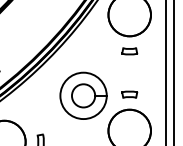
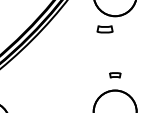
part: (129, 51) -> (104, 29), moved
part: (129, 94) -> (114, 75), size x0.7
part: (83, 95) -> (68, 76), removed

